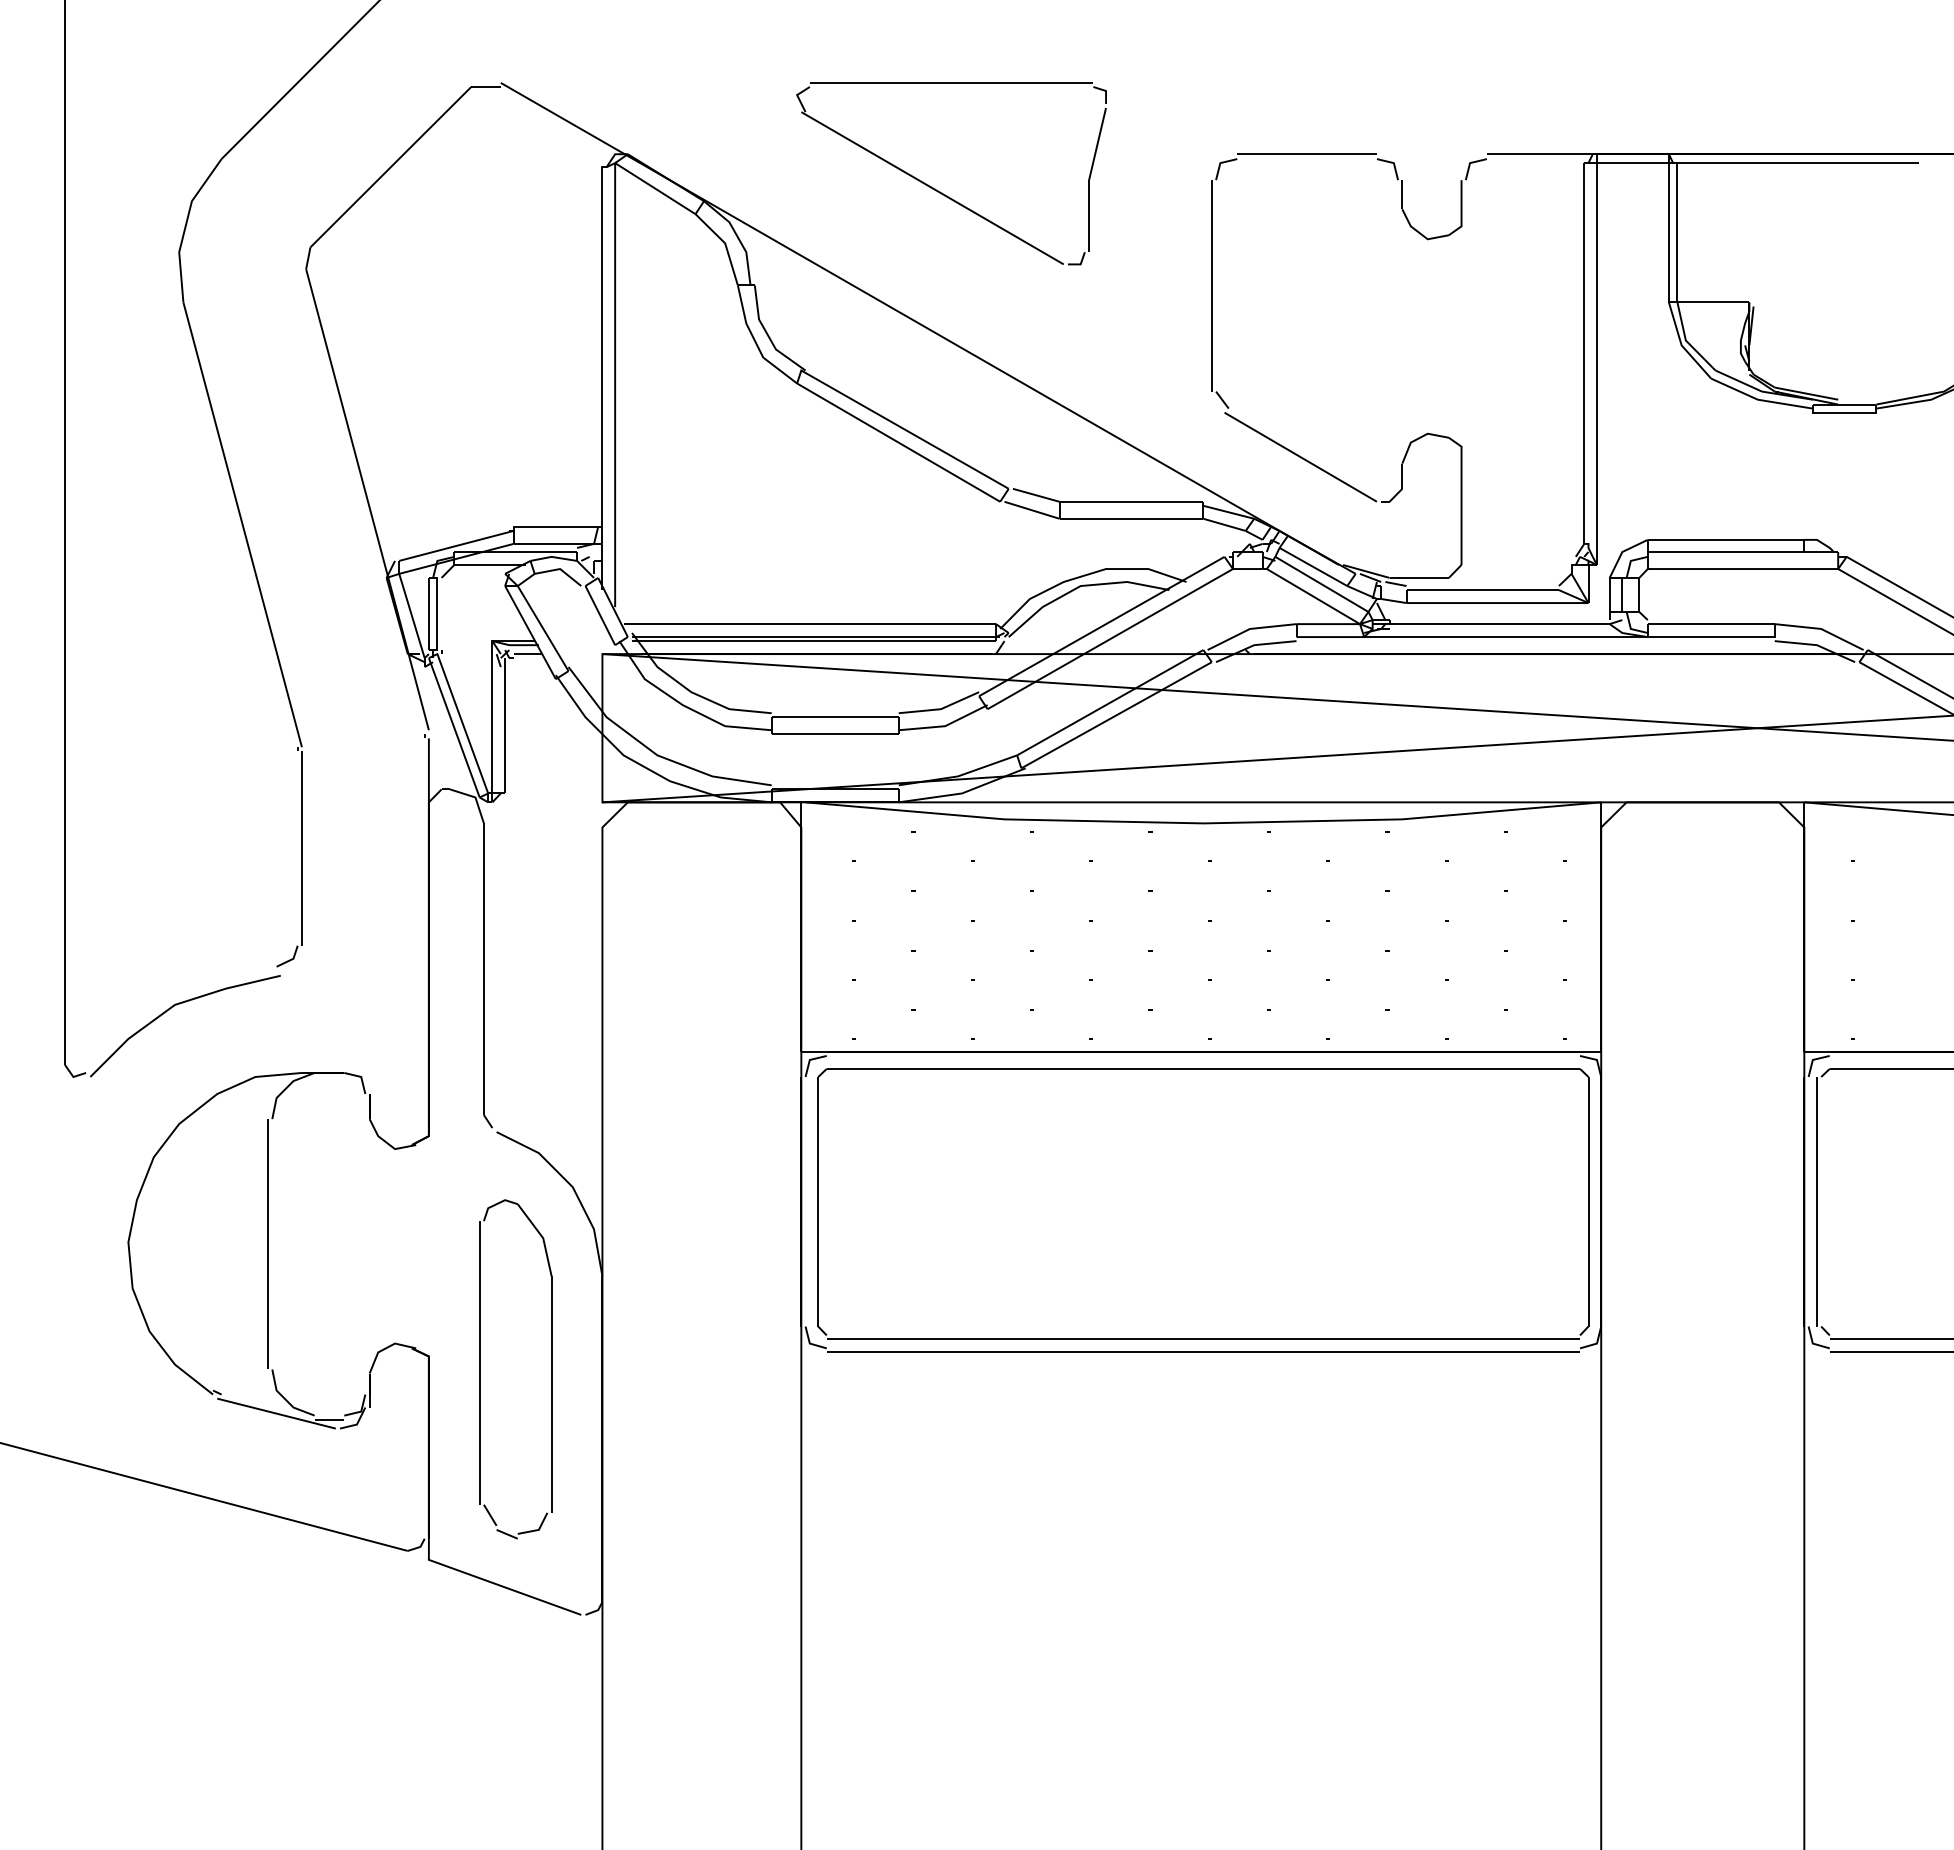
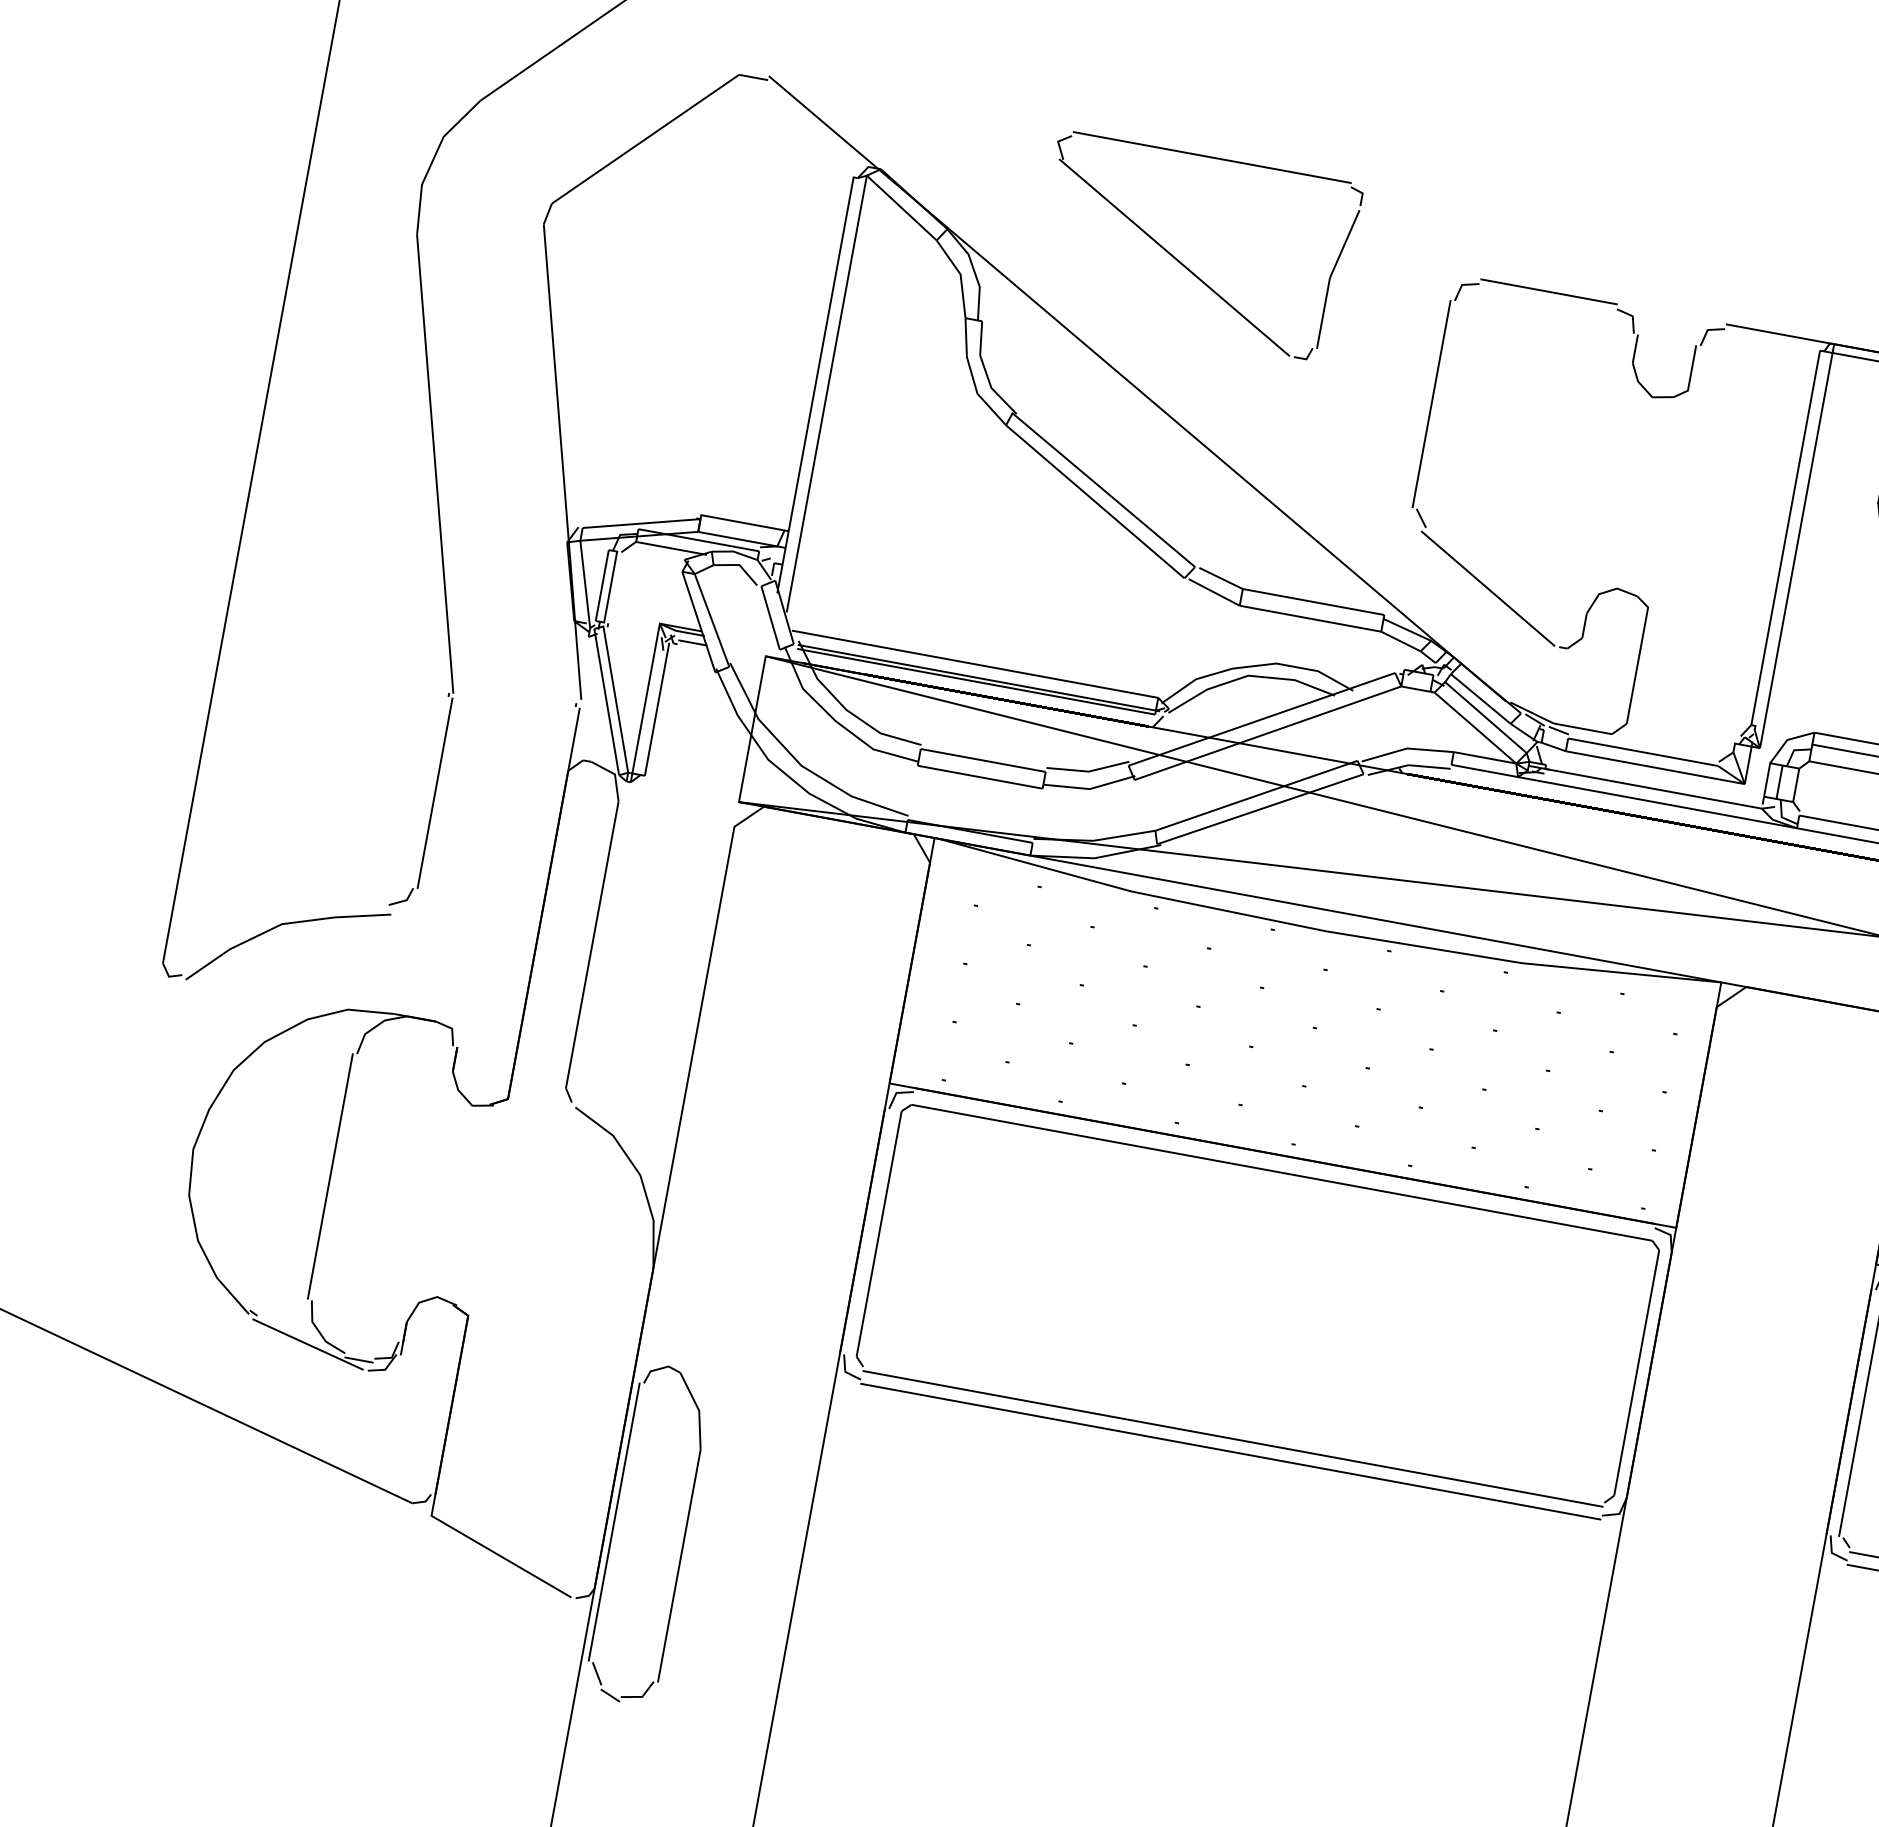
part: (480, 1369) -> (613, 1528), moved

